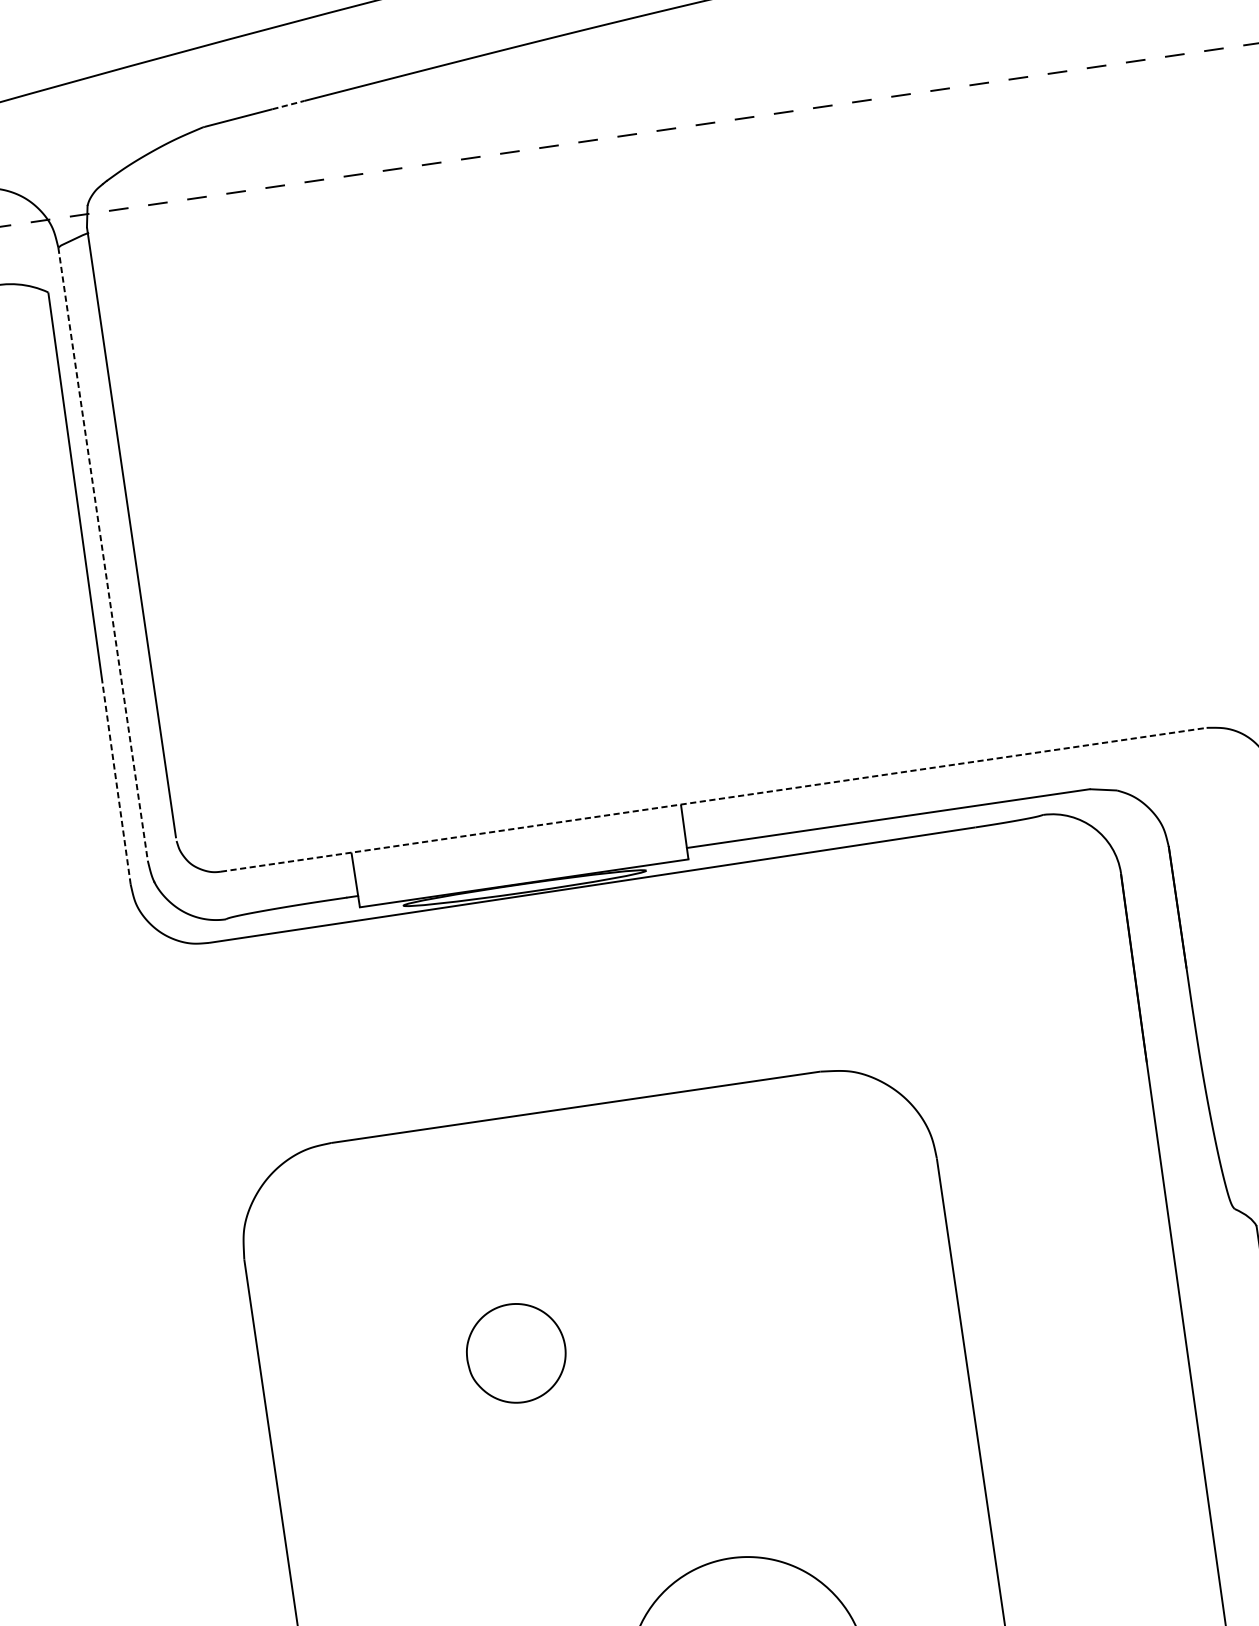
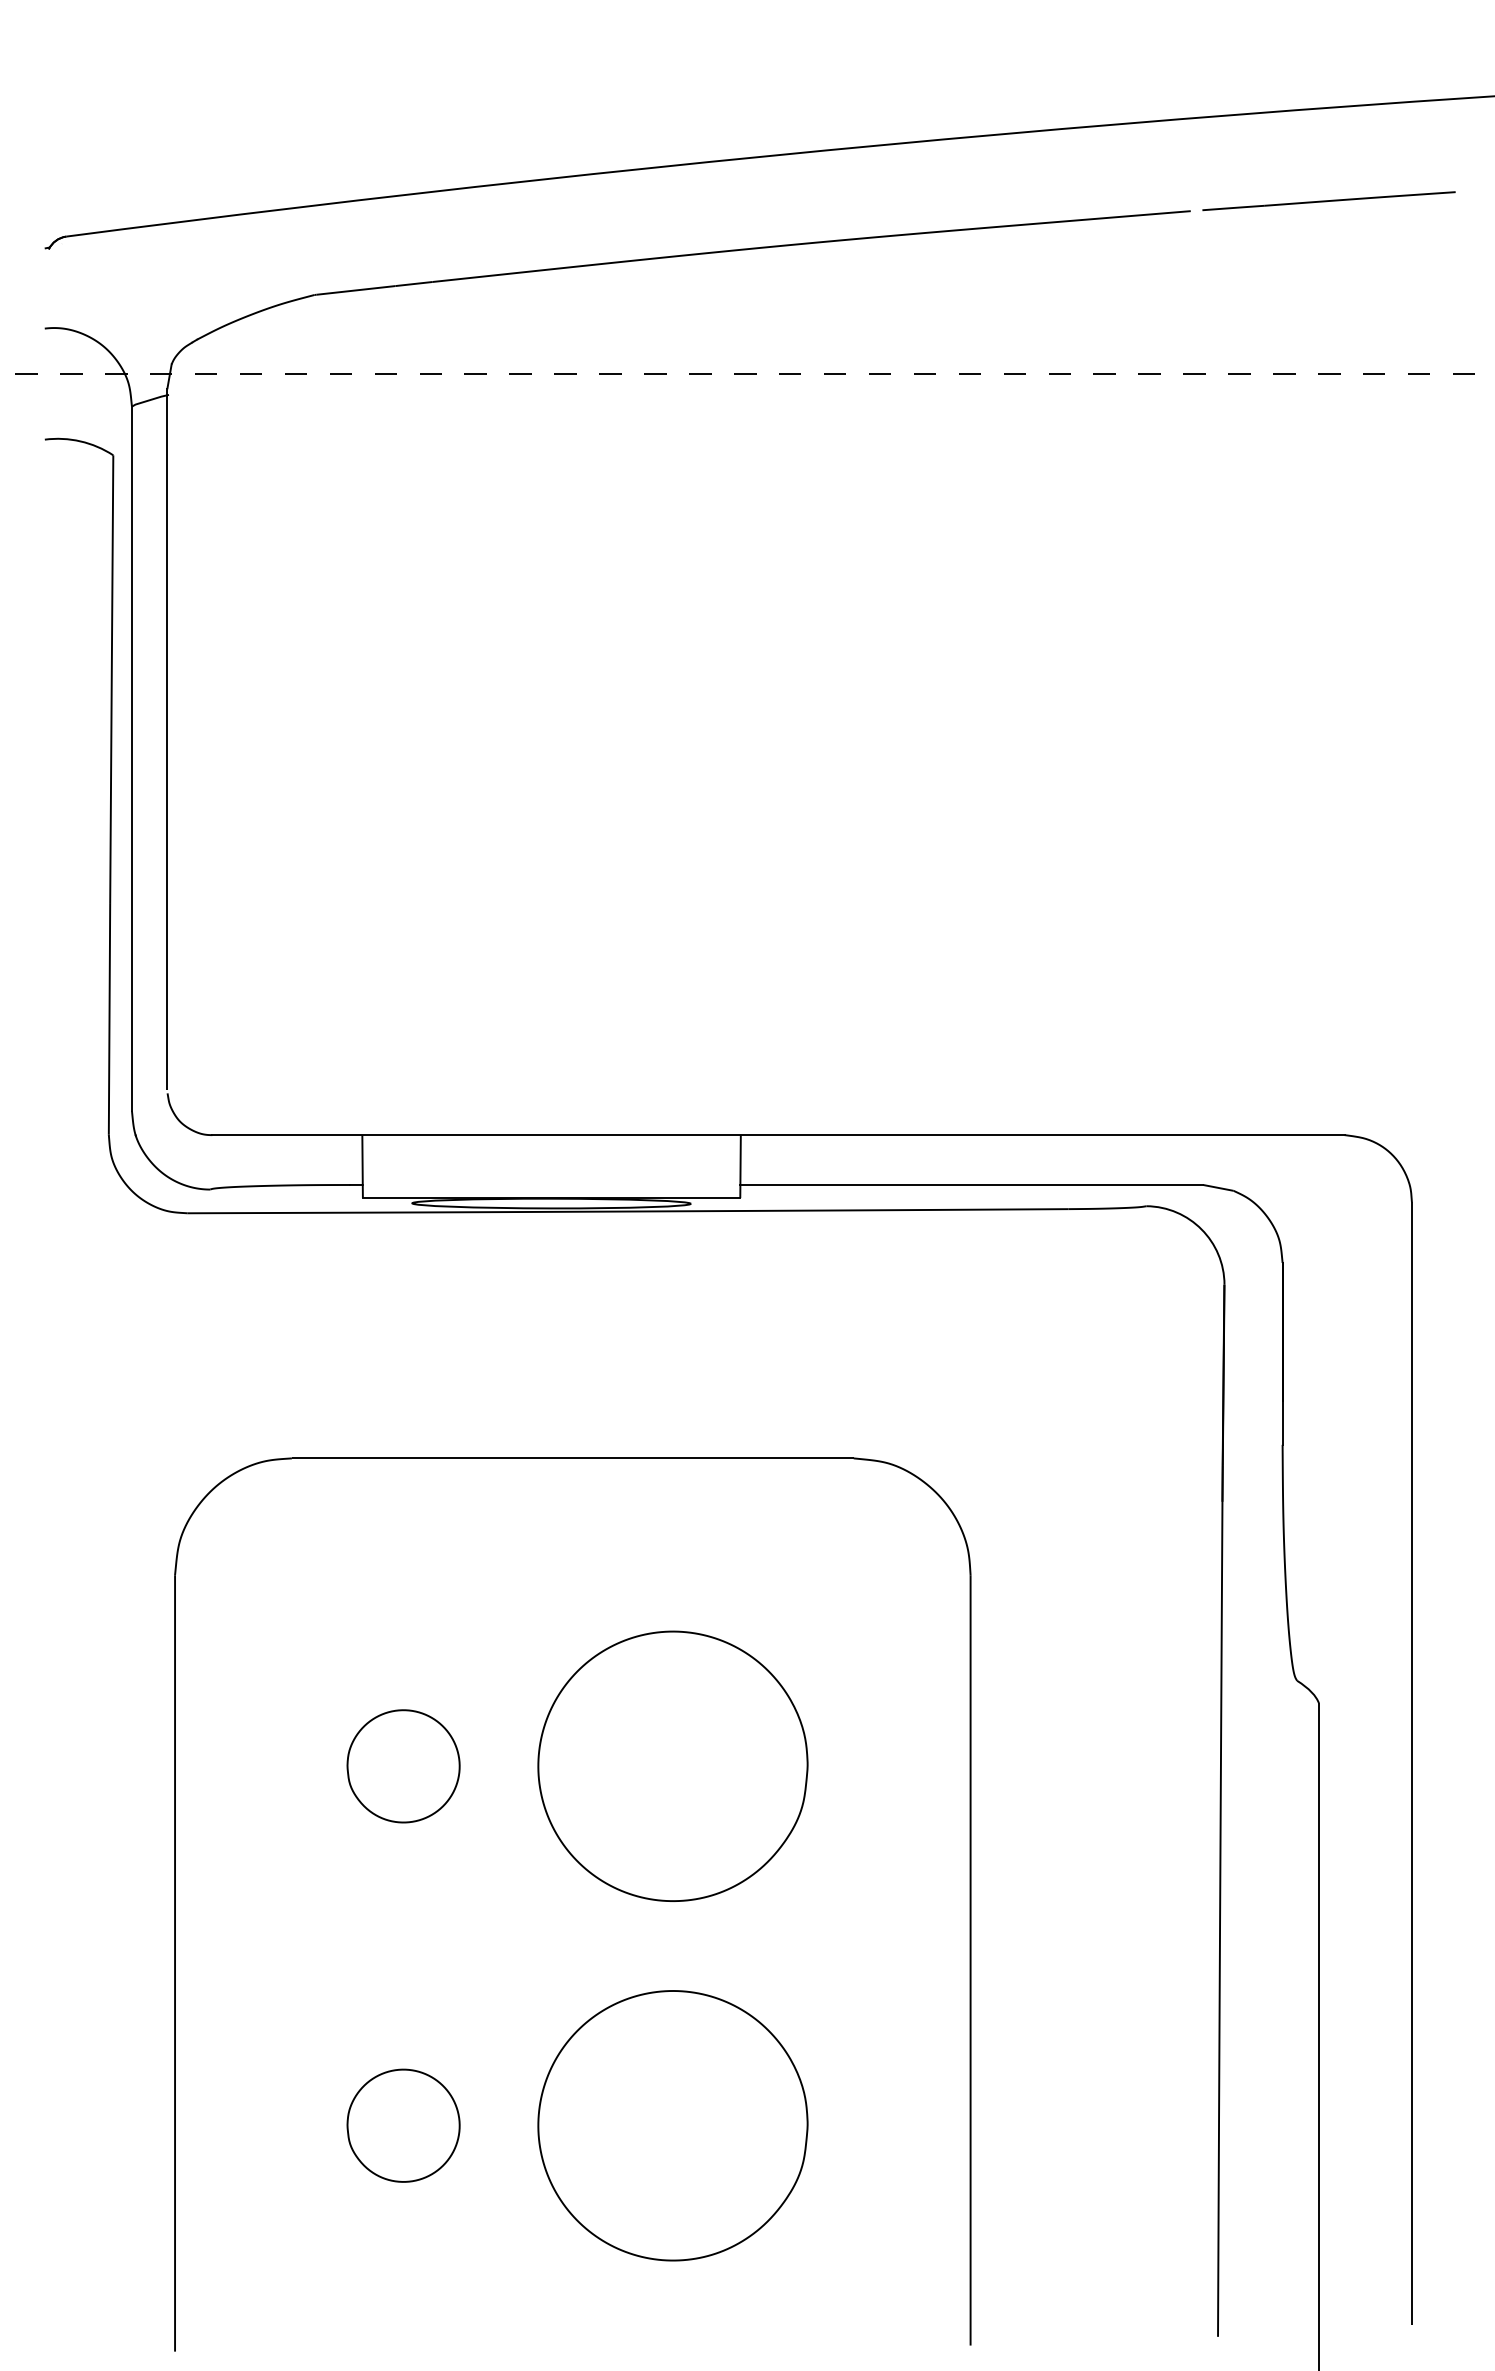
line: (288, 105) -> (414, 284), dashed -> solid
line: (102, 554) -> (131, 759), dashed -> solid
line: (116, 783) -> (109, 1018), dashed -> solid
line: (713, 800) -> (778, 1135), dashed -> solid
part: (516, 1353) -> (403, 1766), moved
part: (701, 1362) -> (672, 1765), added

